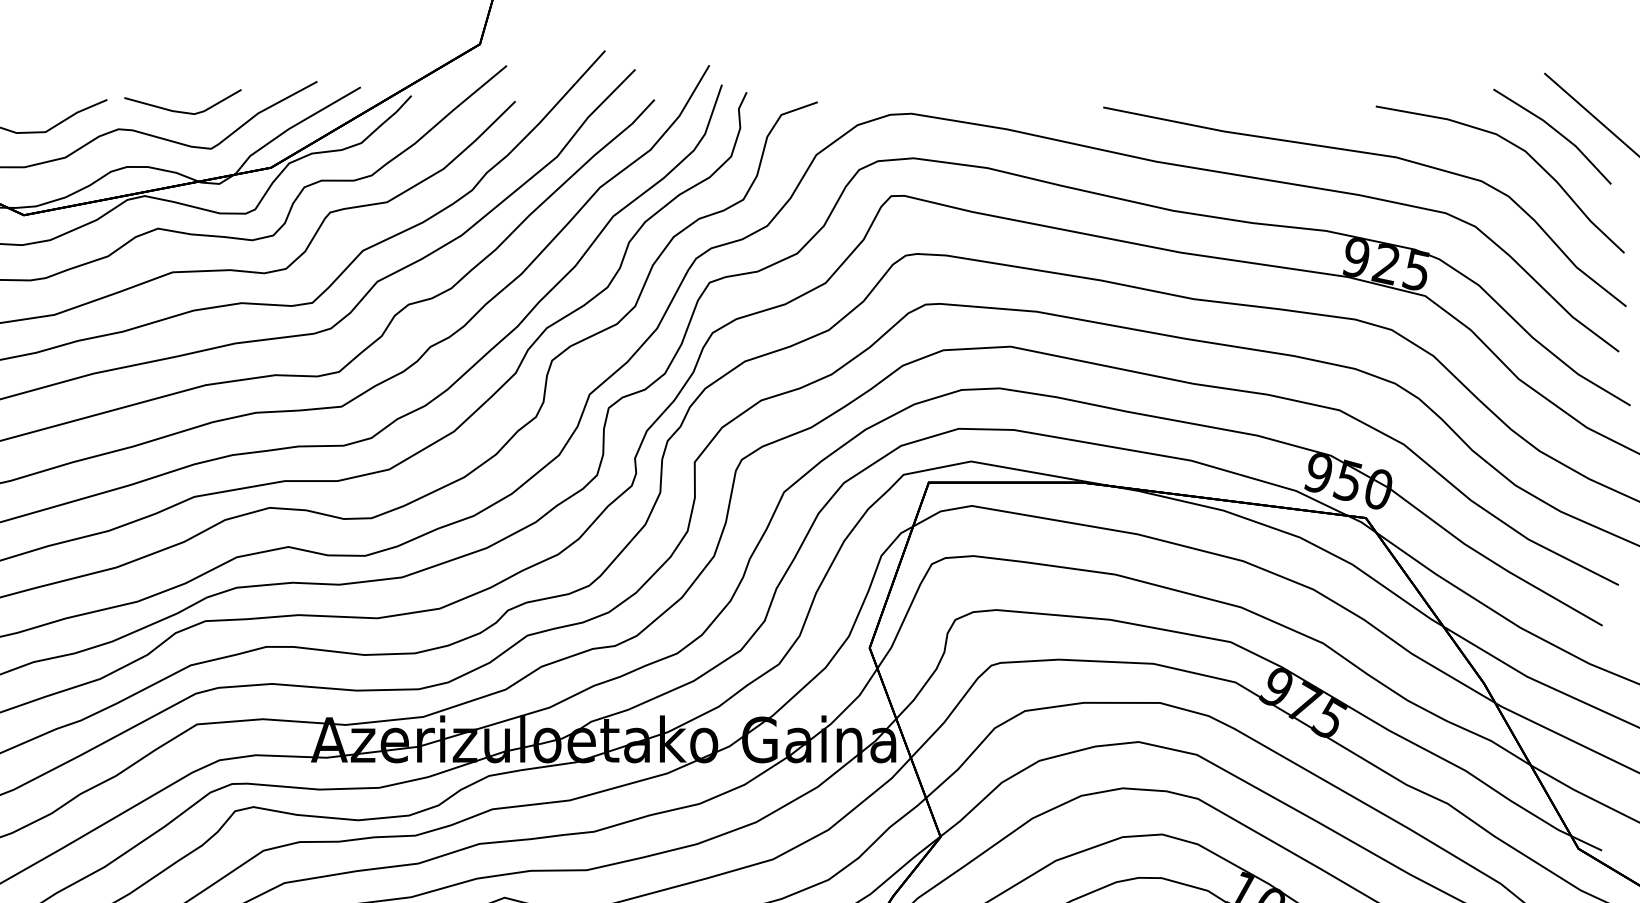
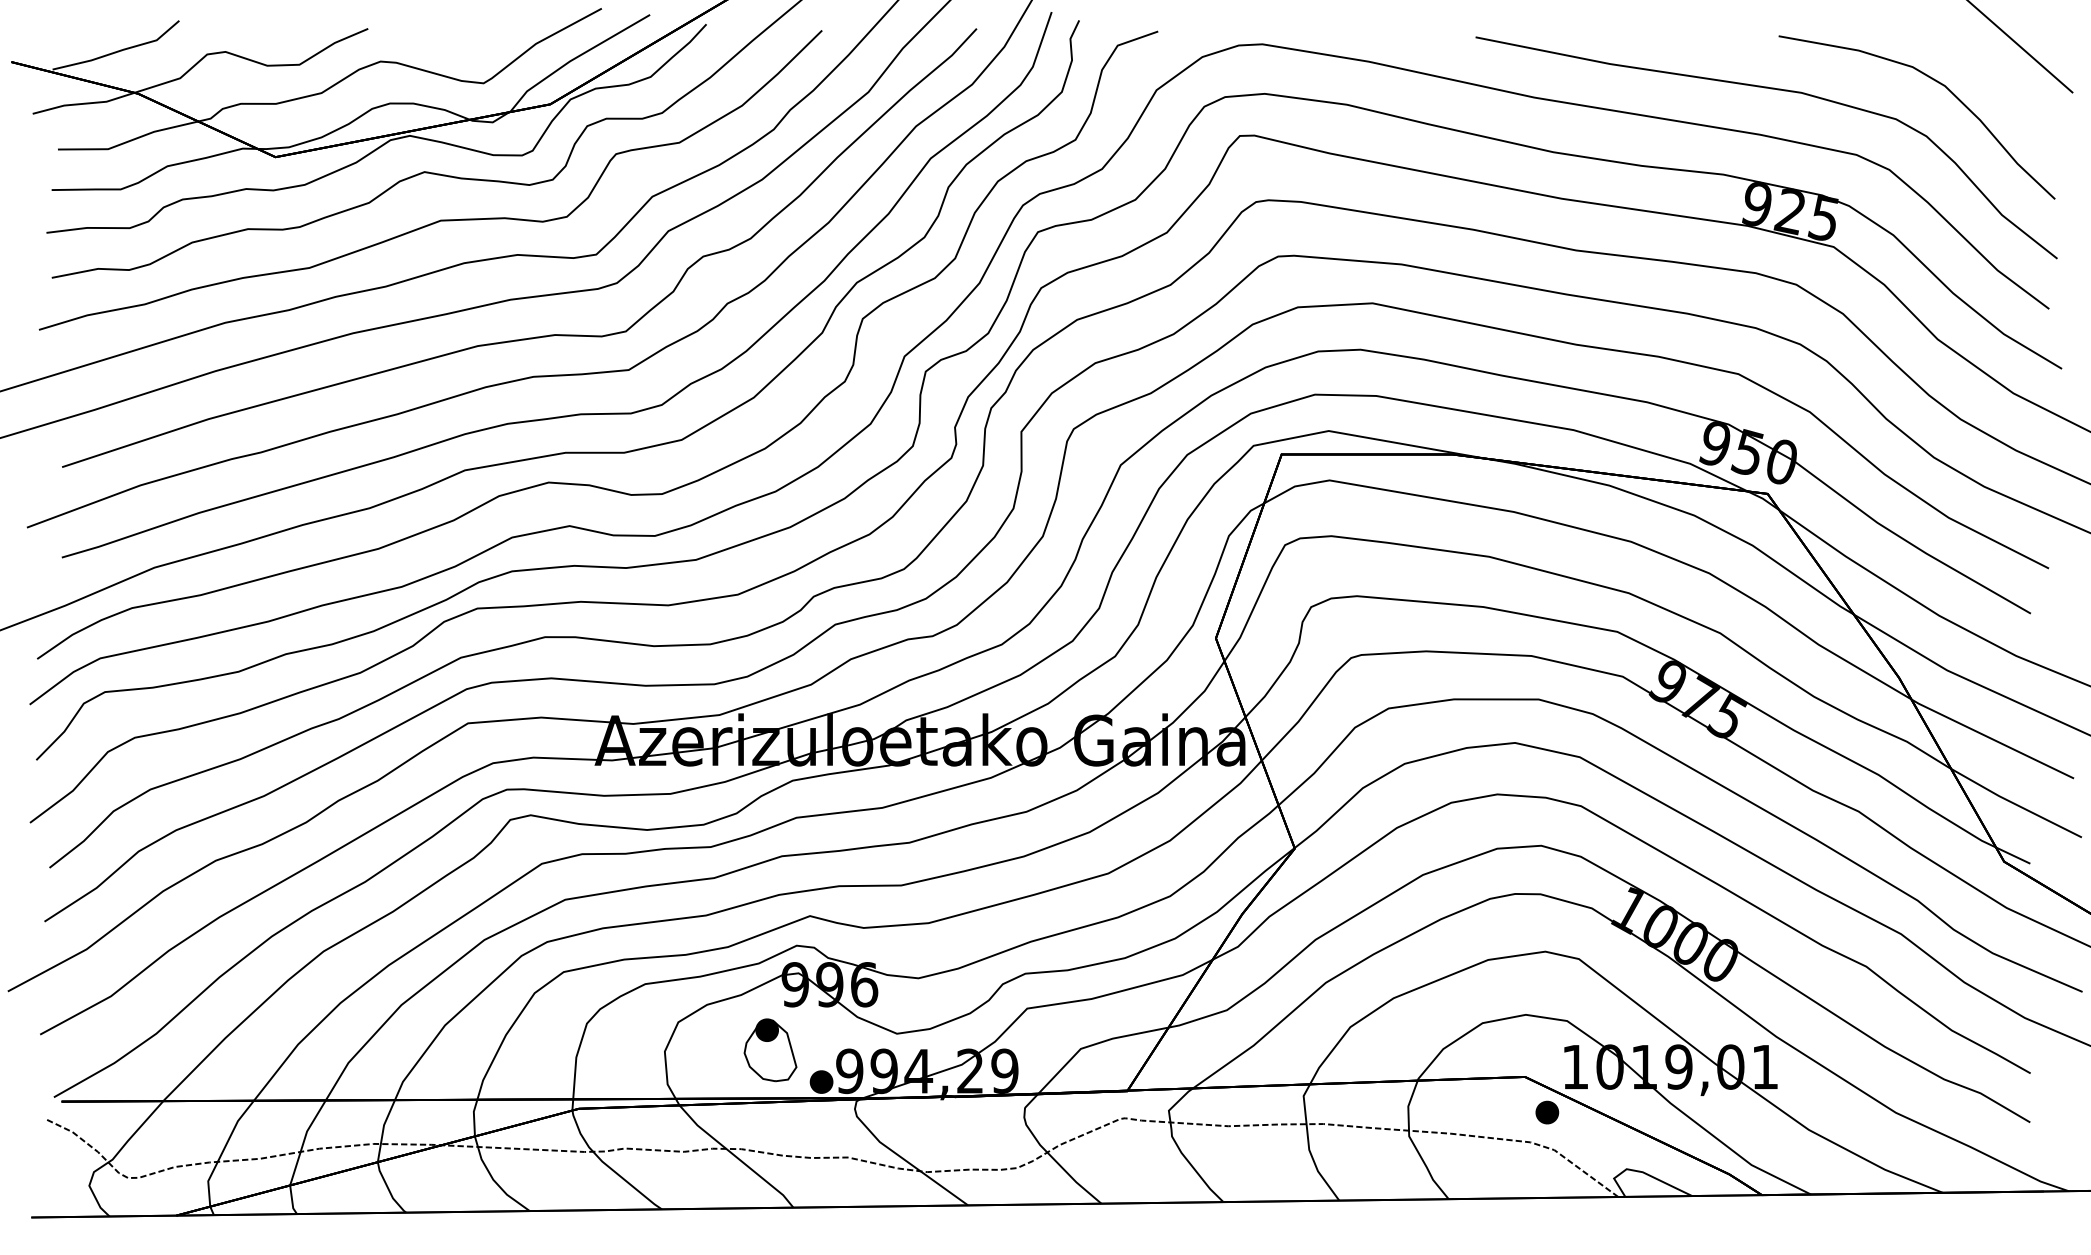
line: (181, 111) -> (450, 41), removed
line: (1556, 131) -> (1979, 64), removed

